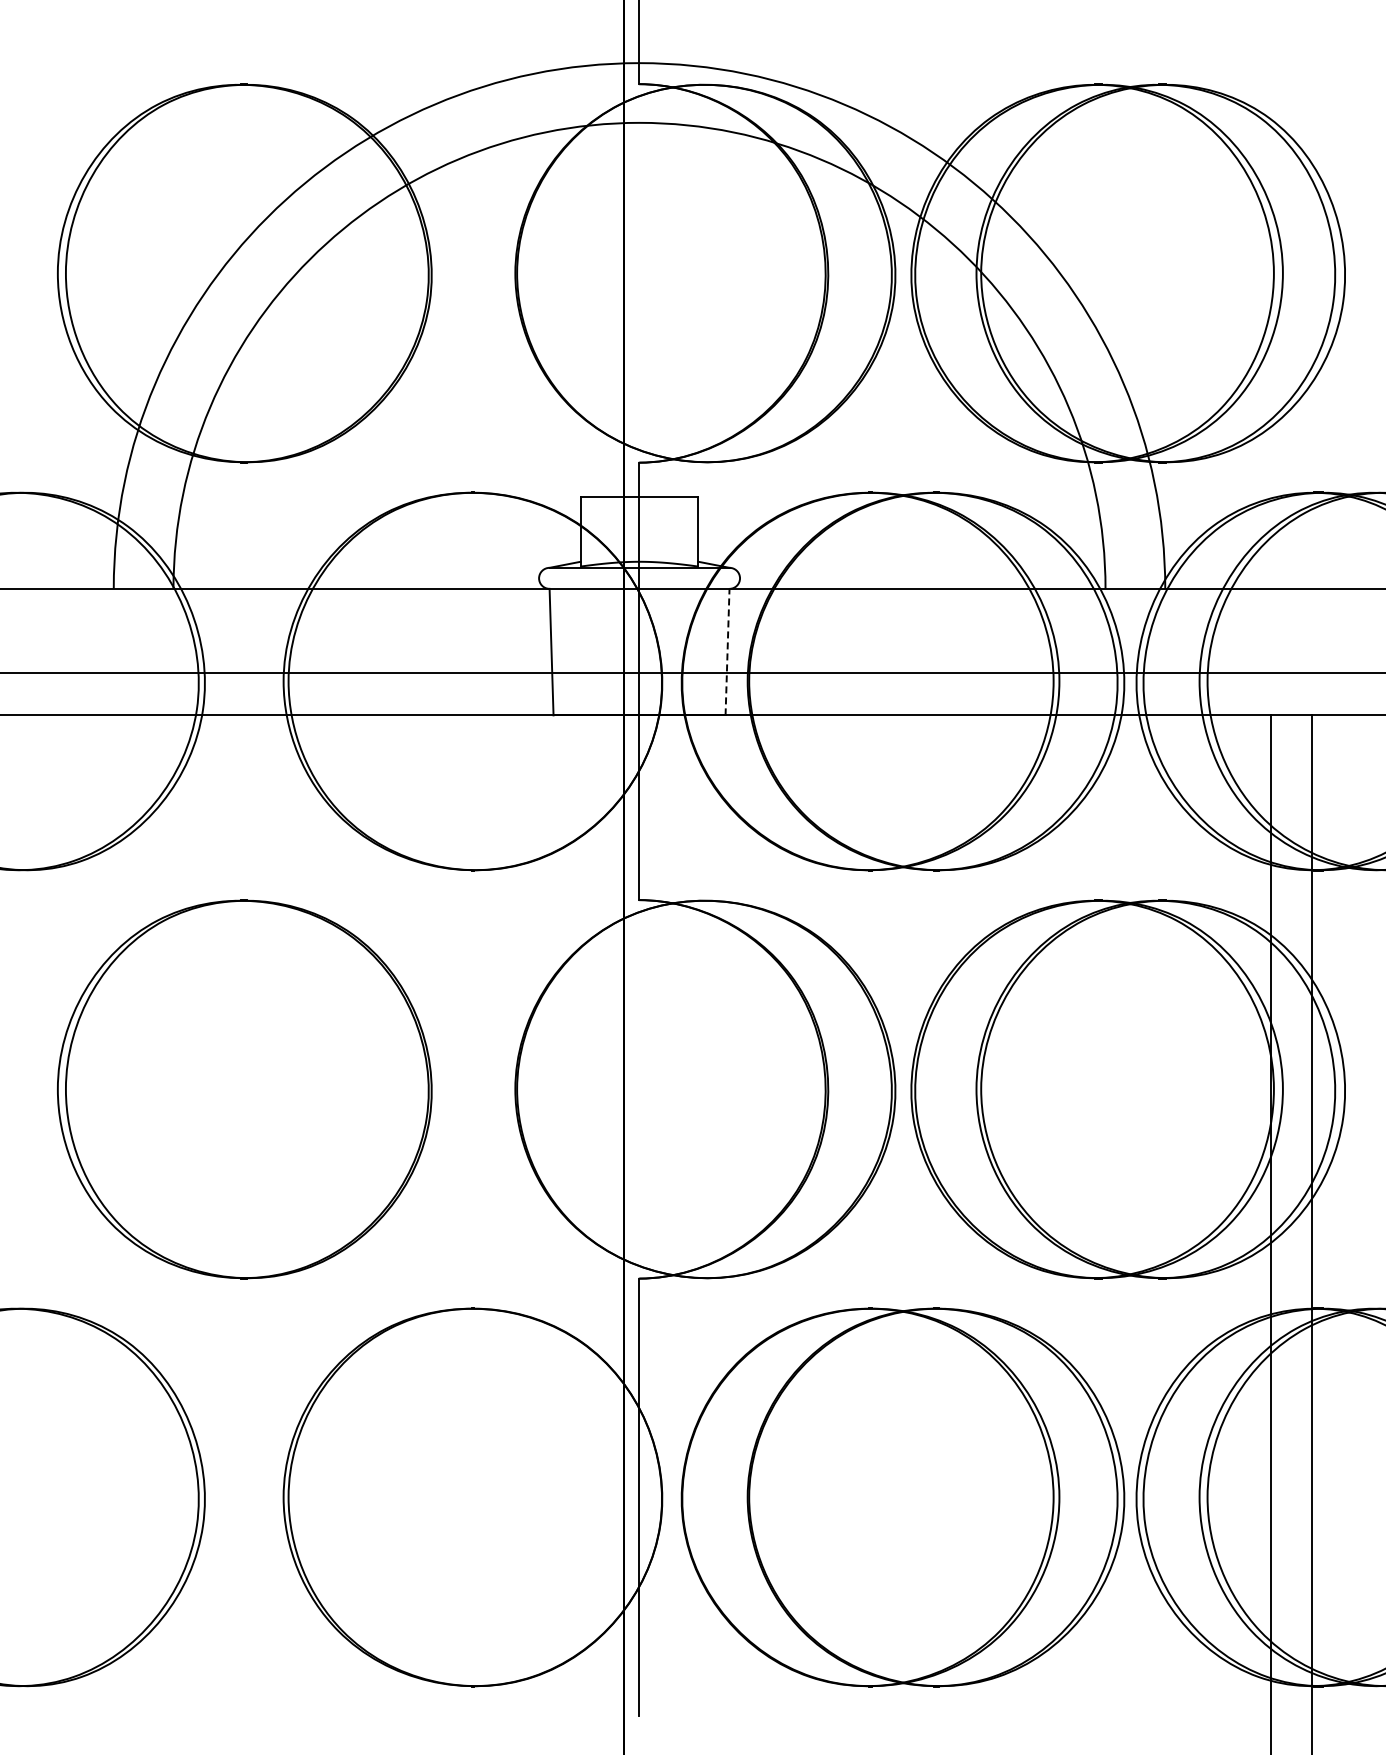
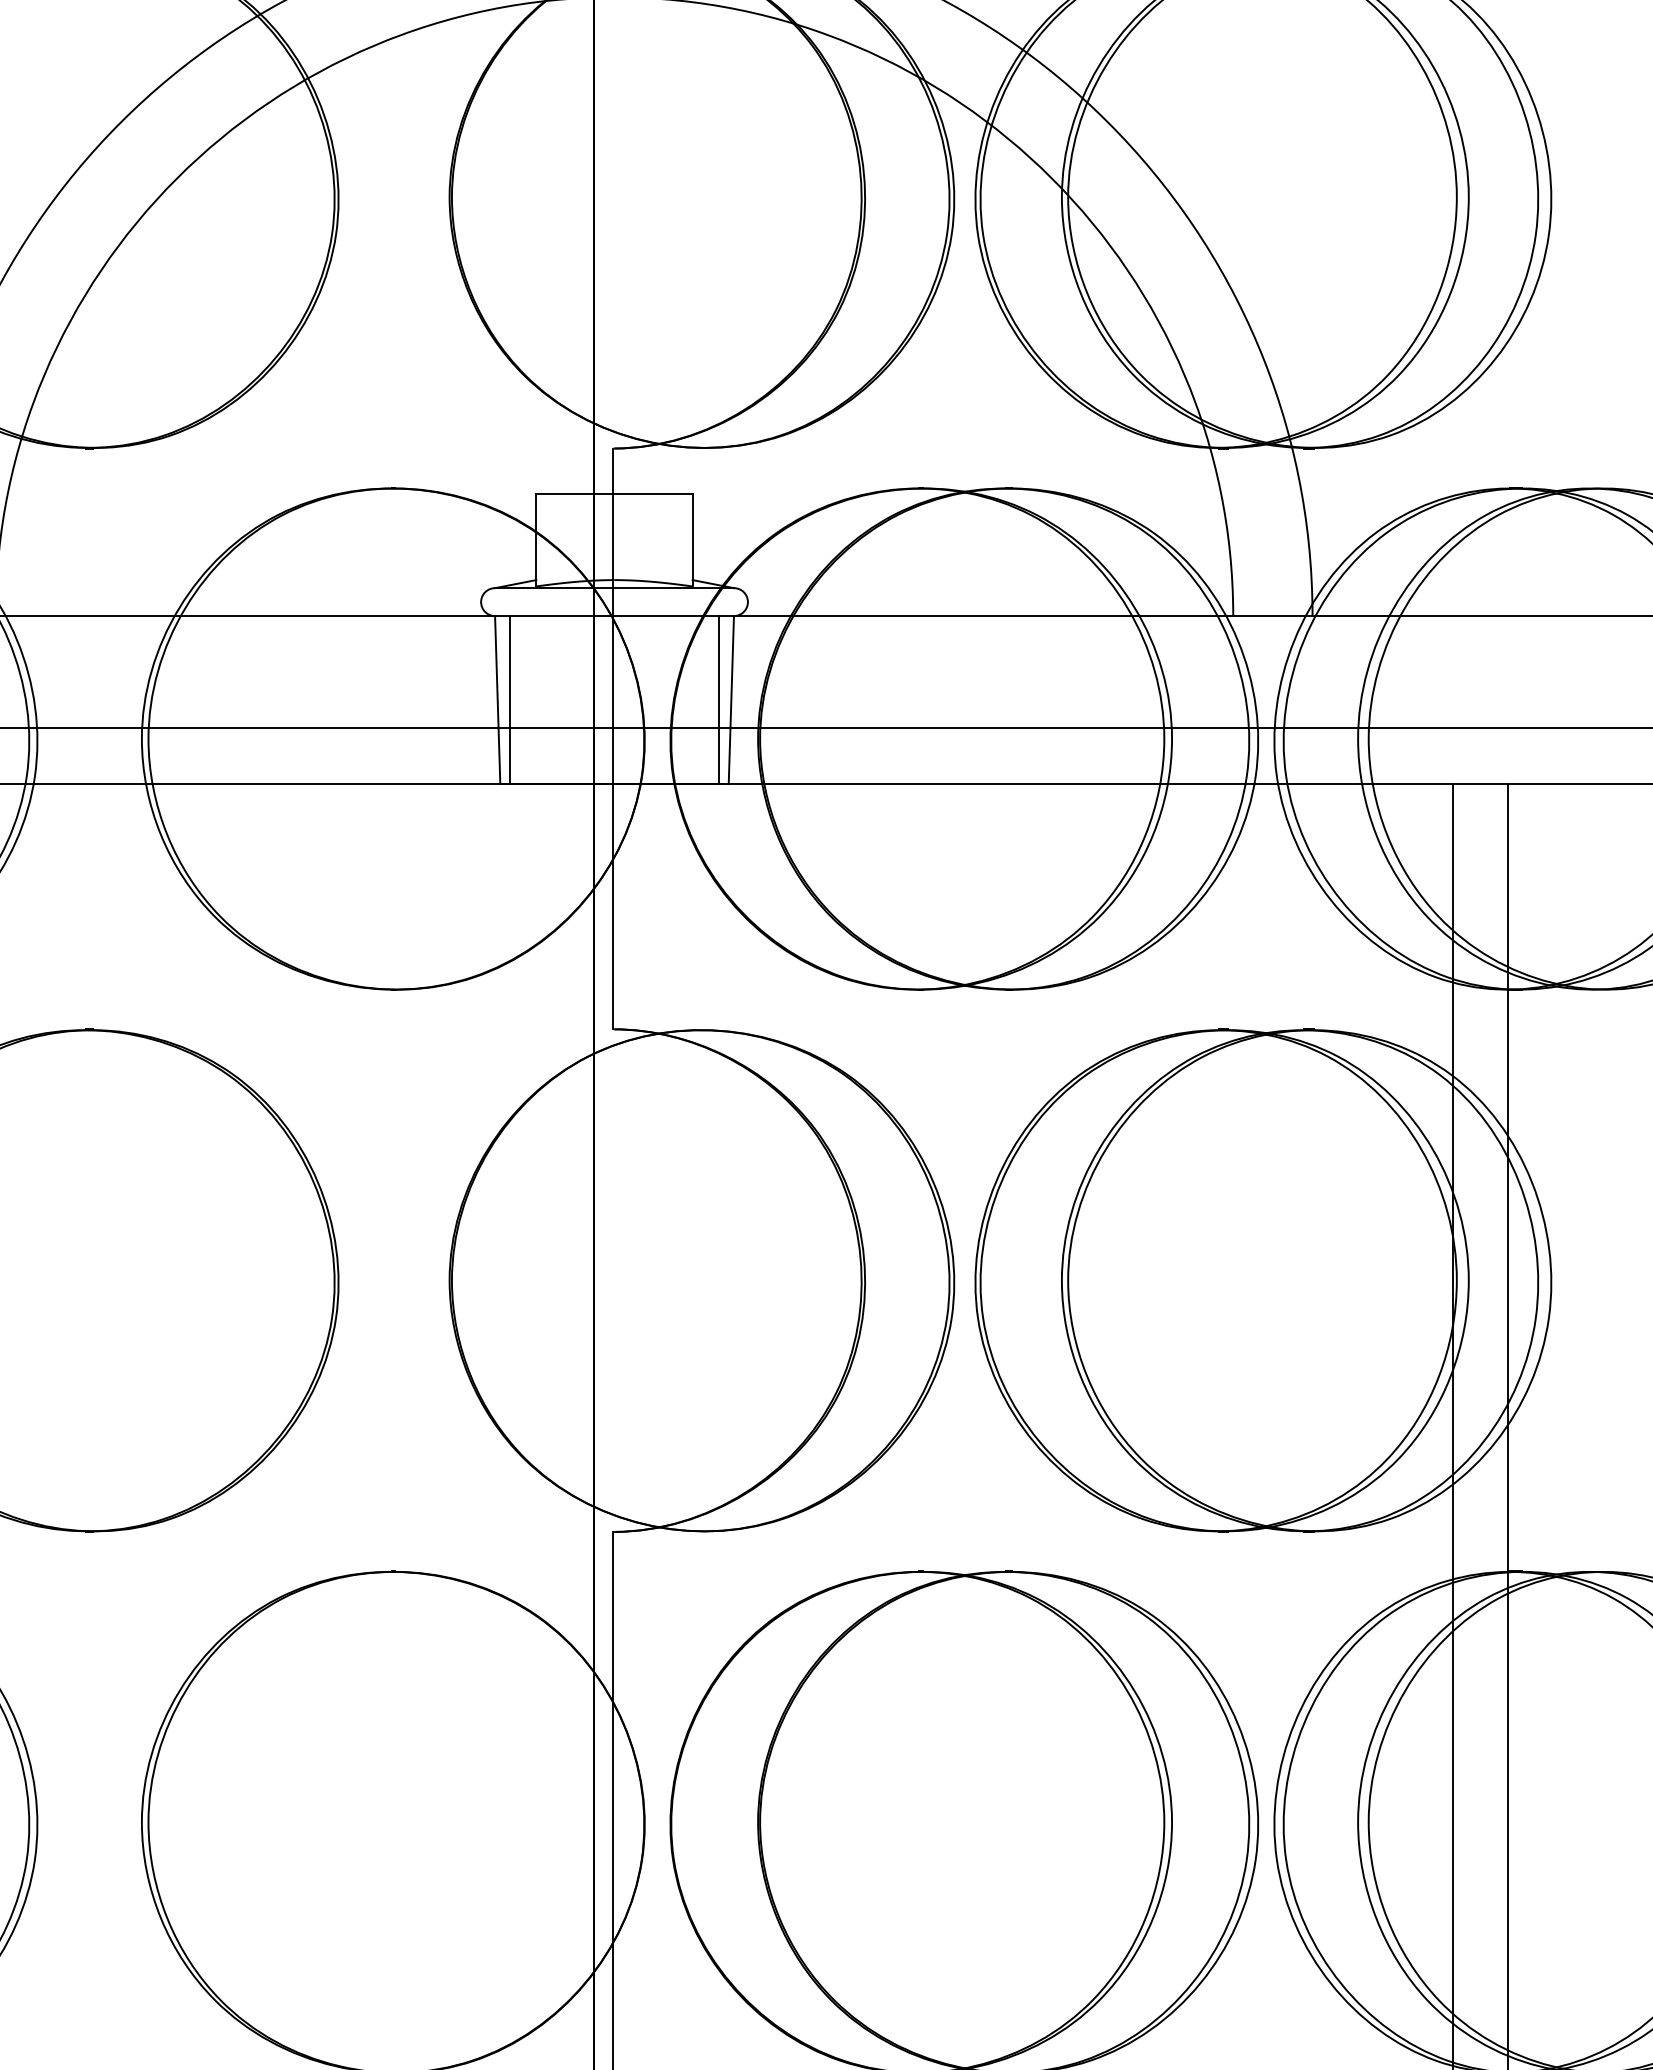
line: (561, 651) -> (510, 699), added
line: (717, 651) -> (718, 699), added
line: (727, 651) -> (731, 699), dashed -> solid

